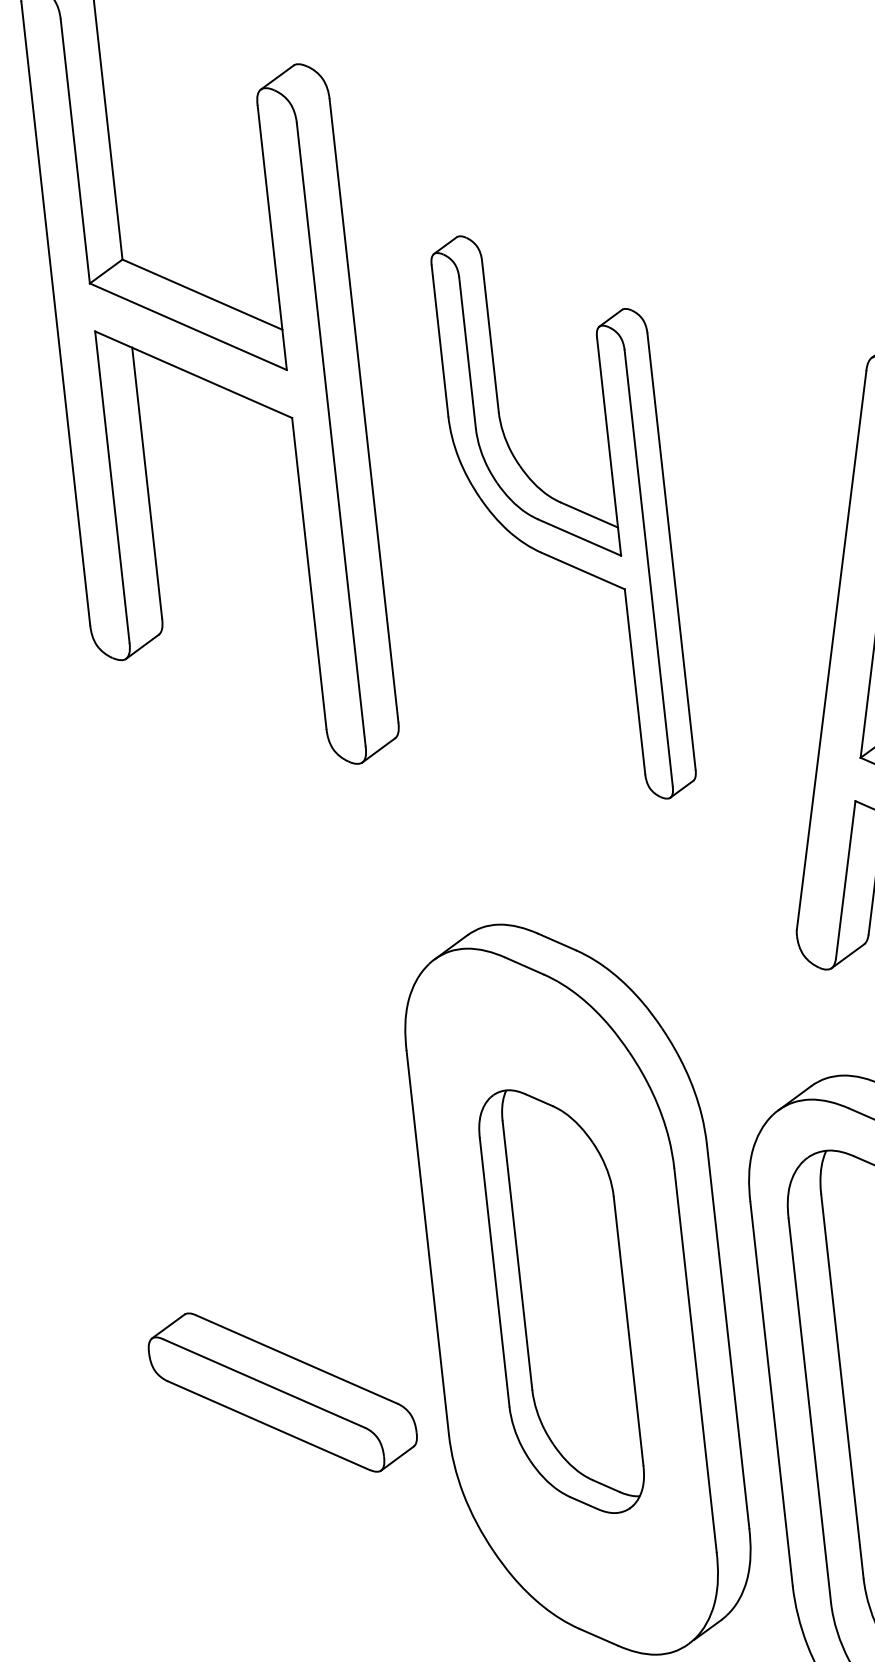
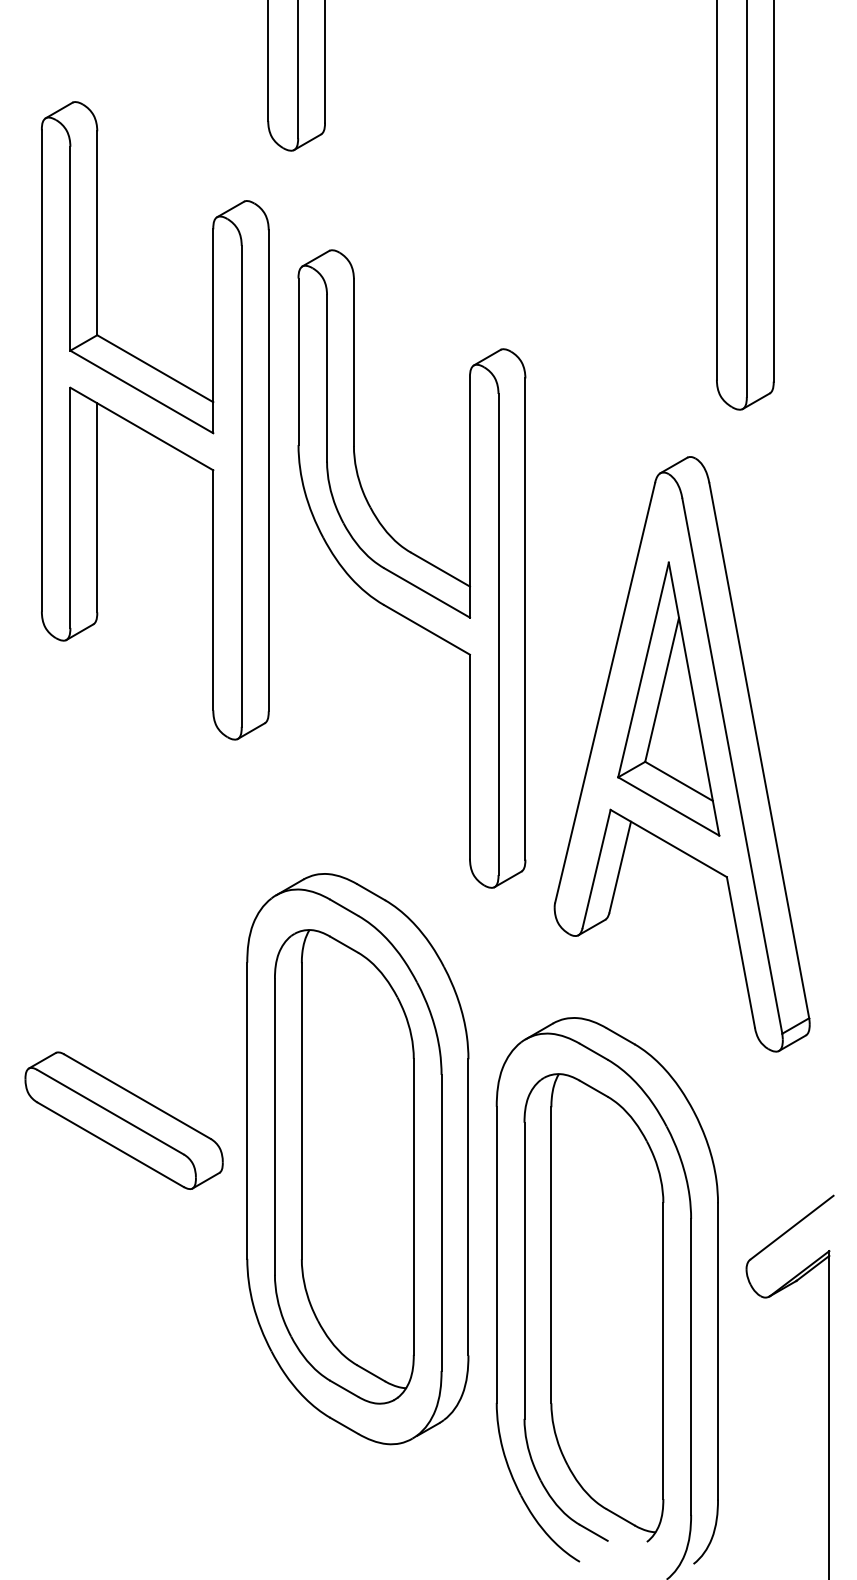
part: (562, 516) -> (411, 568), size x1.43
part: (561, 1301) -> (344, 1166), size x1.43
part: (281, 1392) -> (123, 1120), moved

